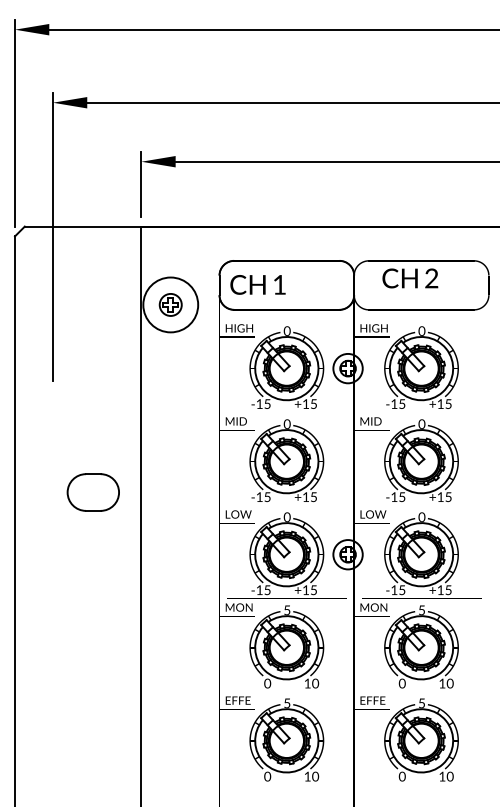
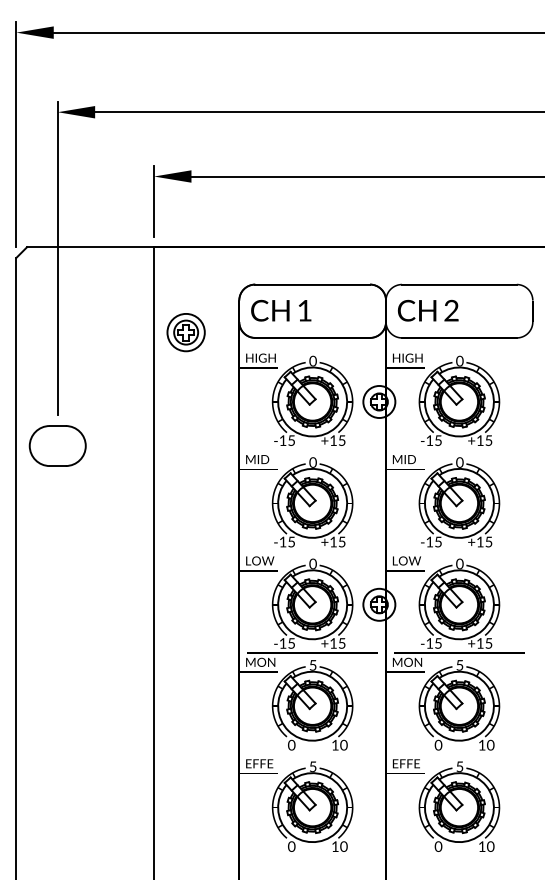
text: (409, 278) -> (427, 310), moved
circle: (170, 304) -> (185, 332), size x0.62
part: (93, 492) -> (57, 445), moved

